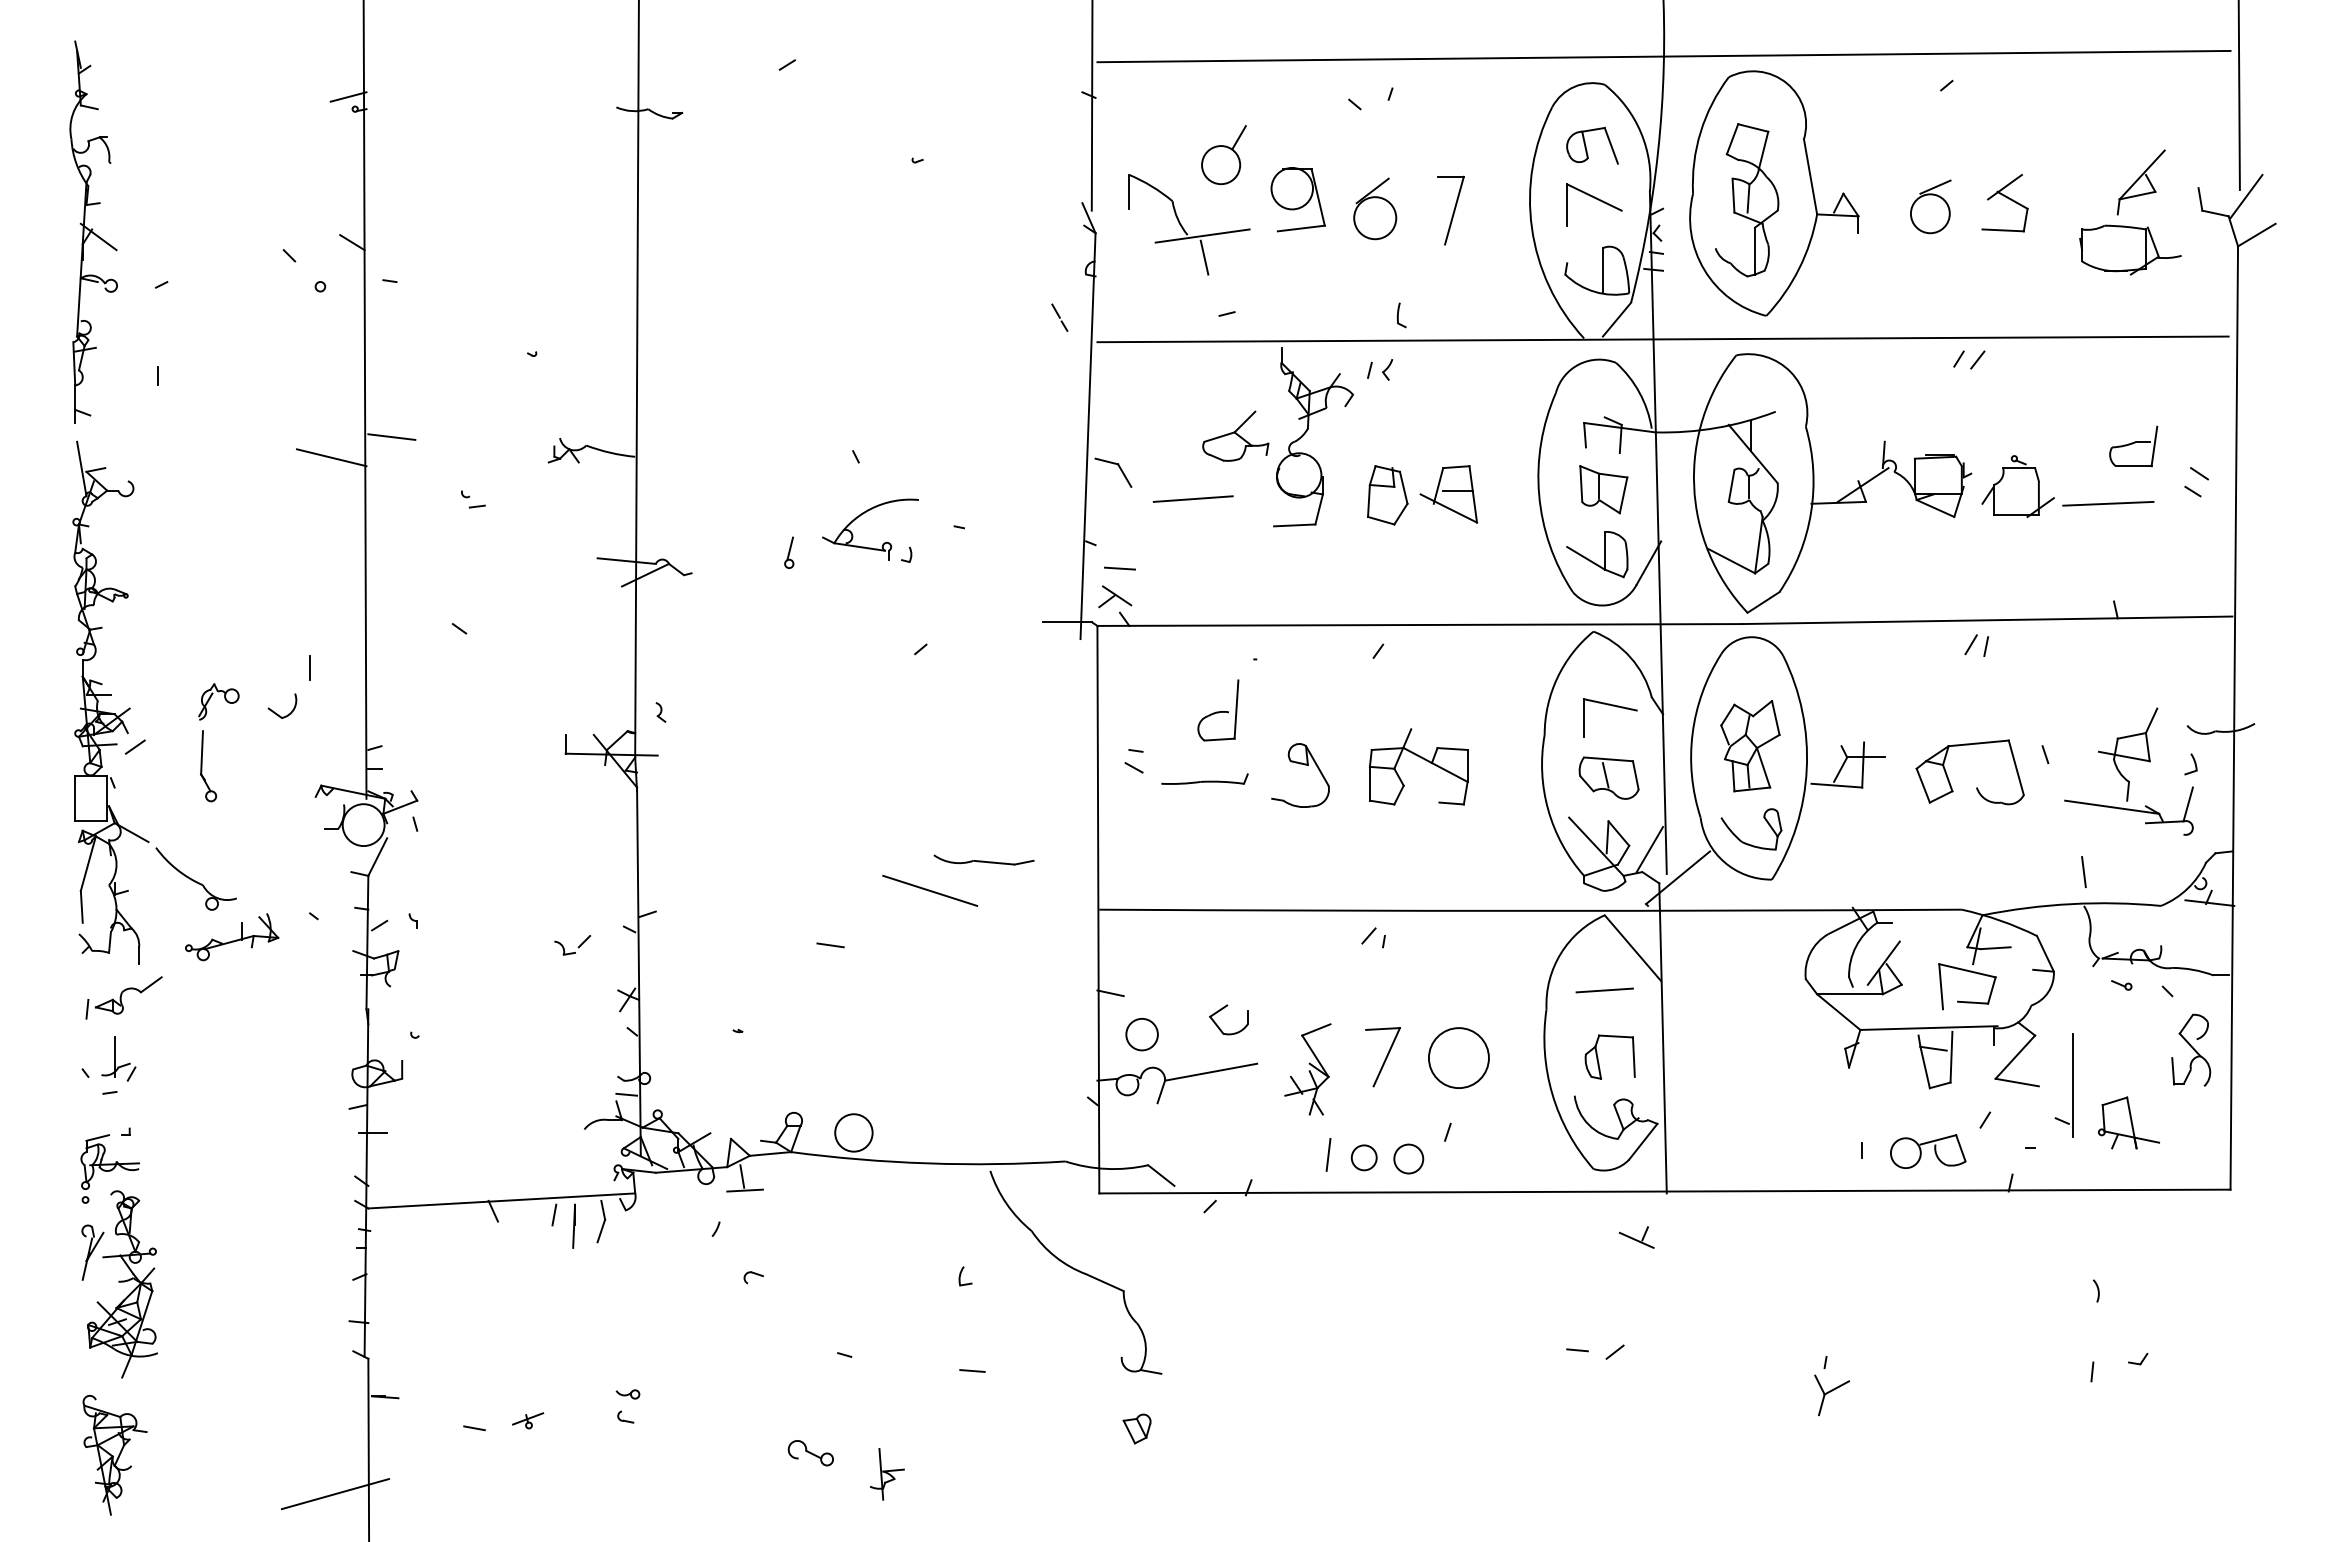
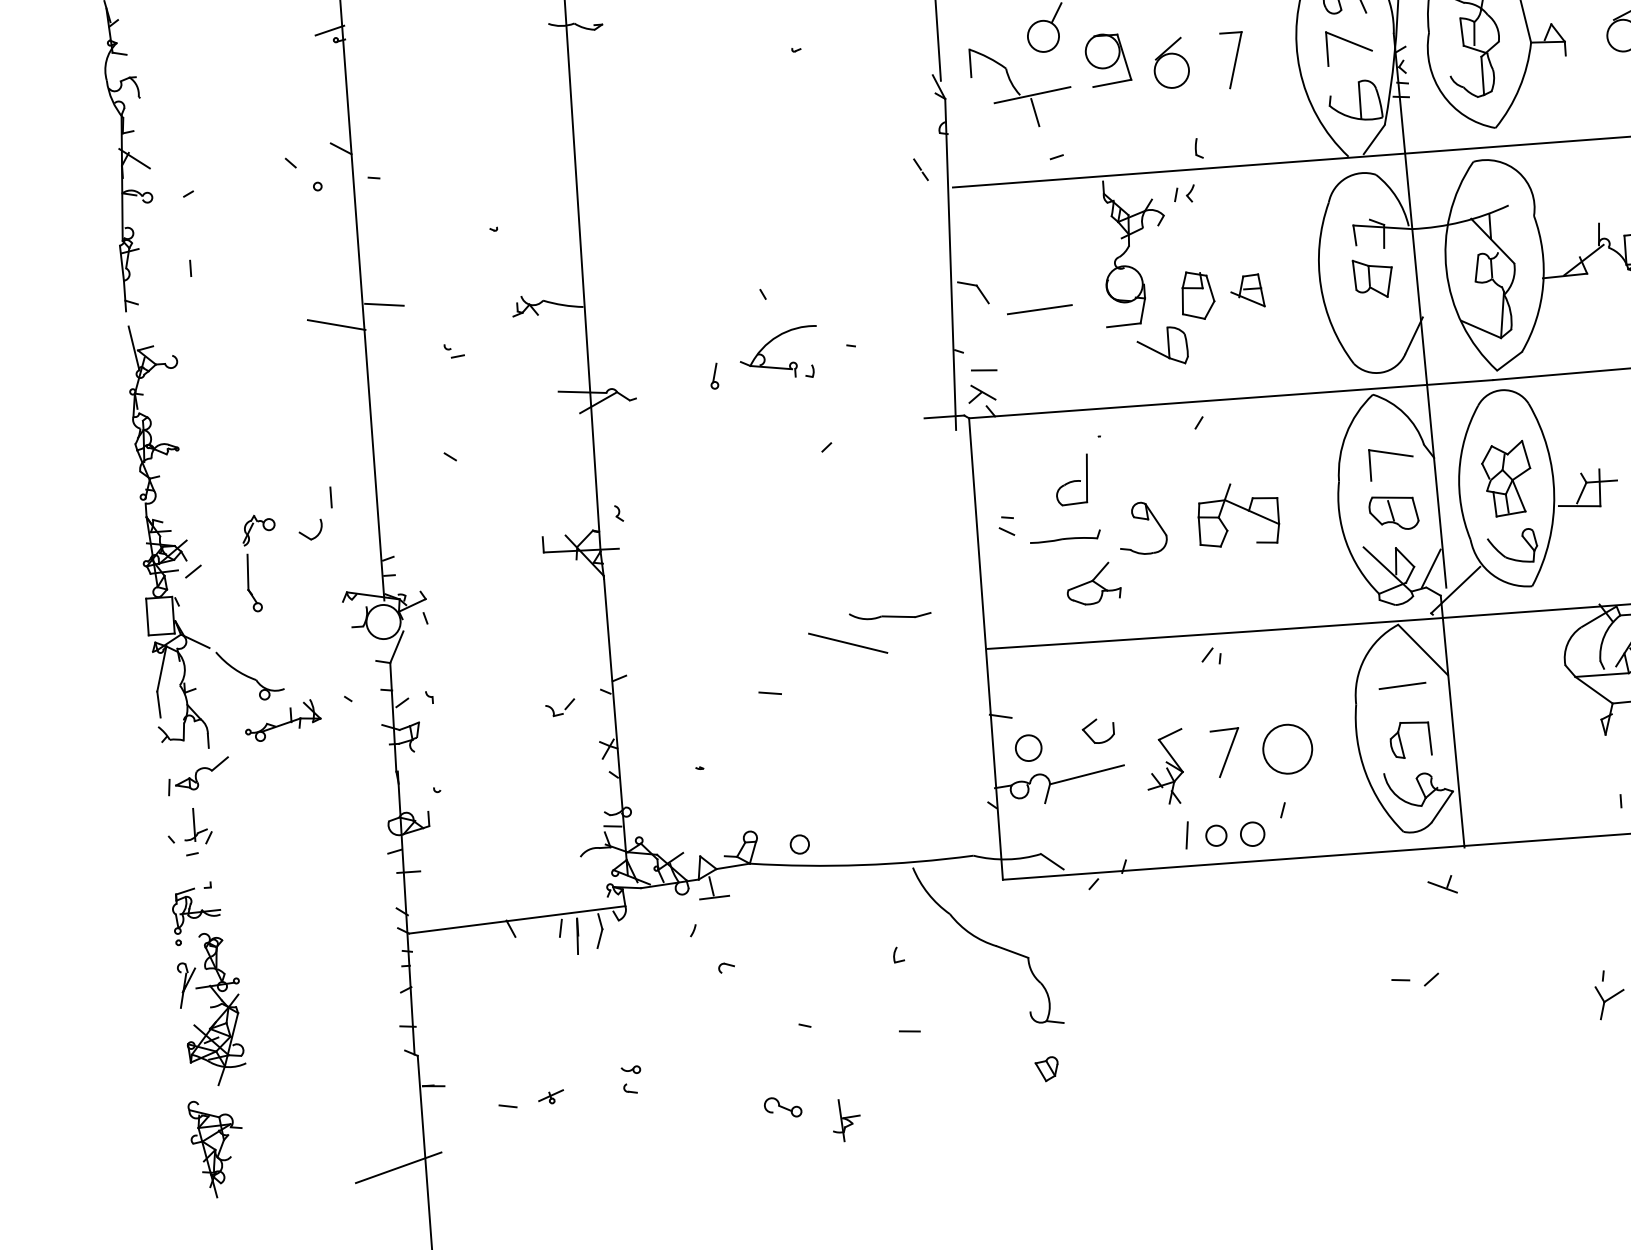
part: (1235, 435) -> (1093, 583), moved
part: (1448, 494) -> (1247, 291), size x0.7
part: (1604, 554) -> (1168, 345), moved
circle: (853, 1132) -> (799, 844), size x0.6

